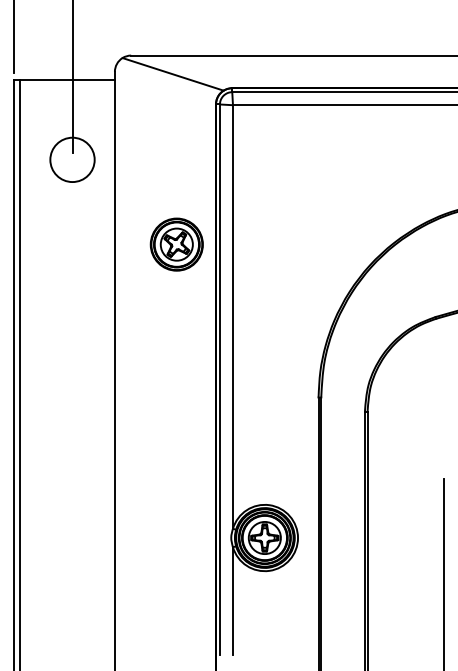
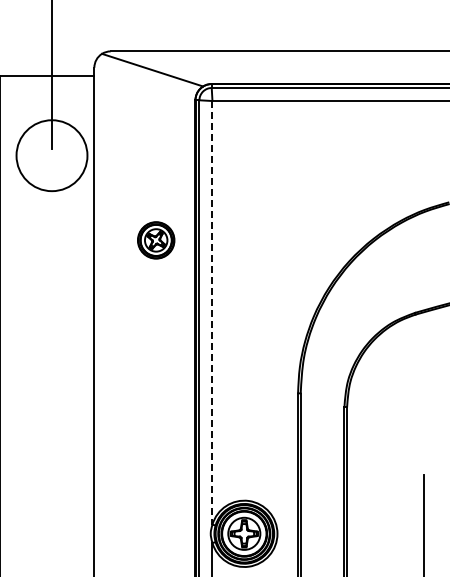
circle: (72, 159) -> (51, 155), size x1.6
part: (176, 244) -> (155, 240), size x0.7
line: (232, 317) -> (211, 313), solid -> dashed

